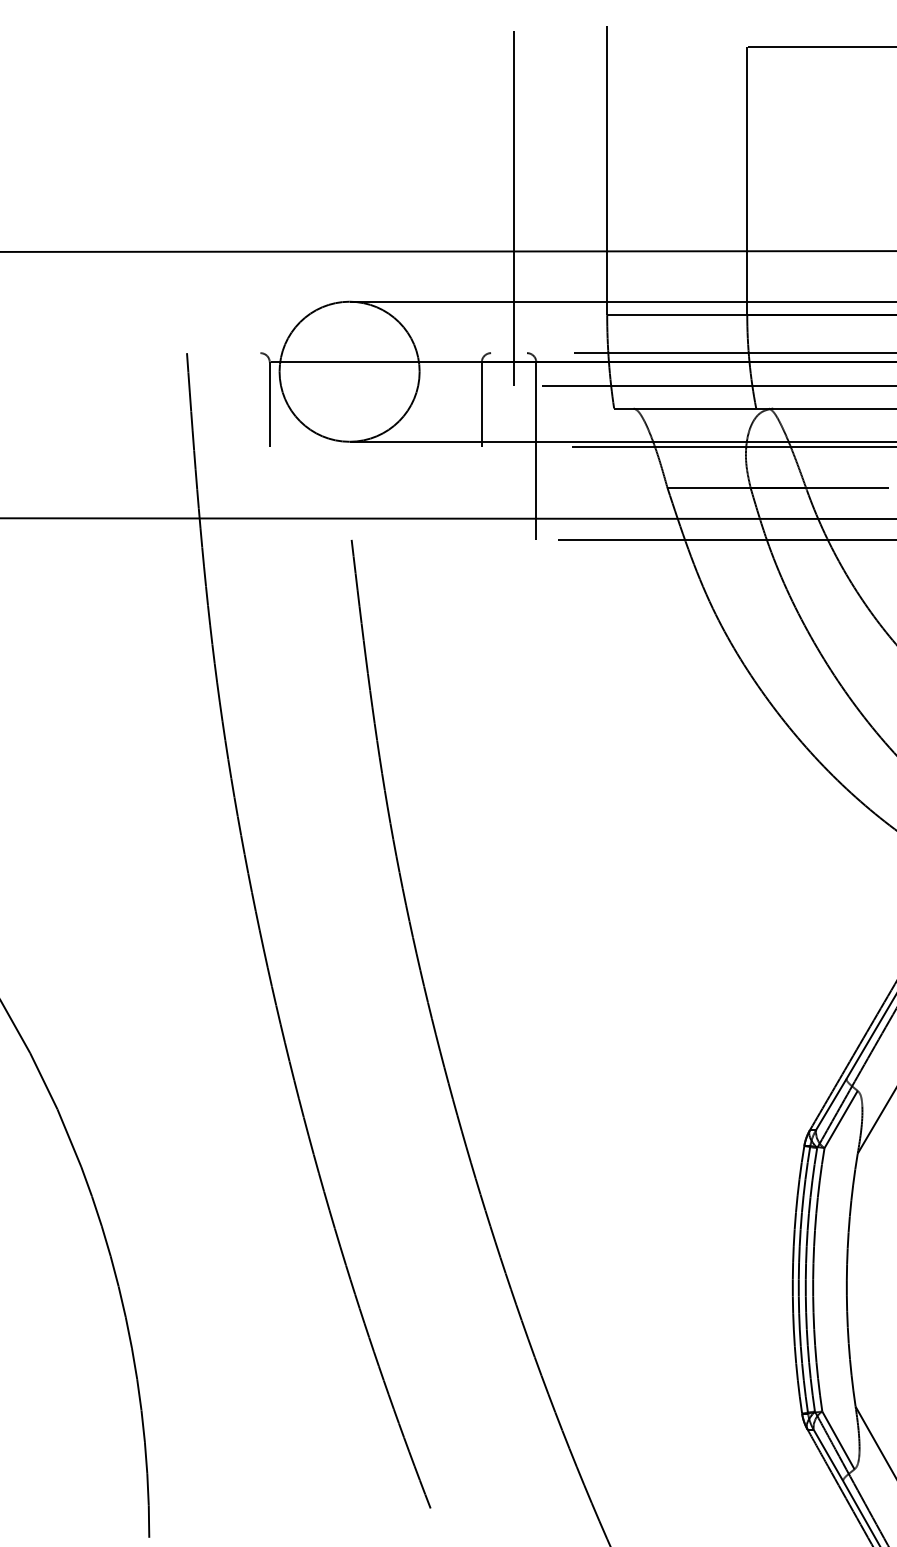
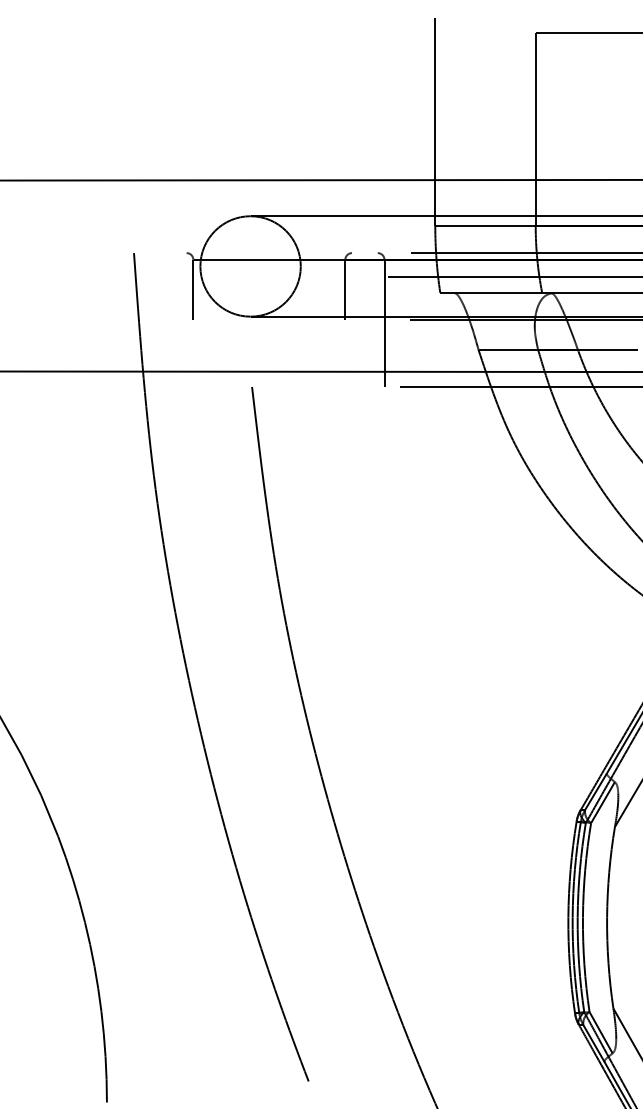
line: (514, 207) -> (368, 148), removed

